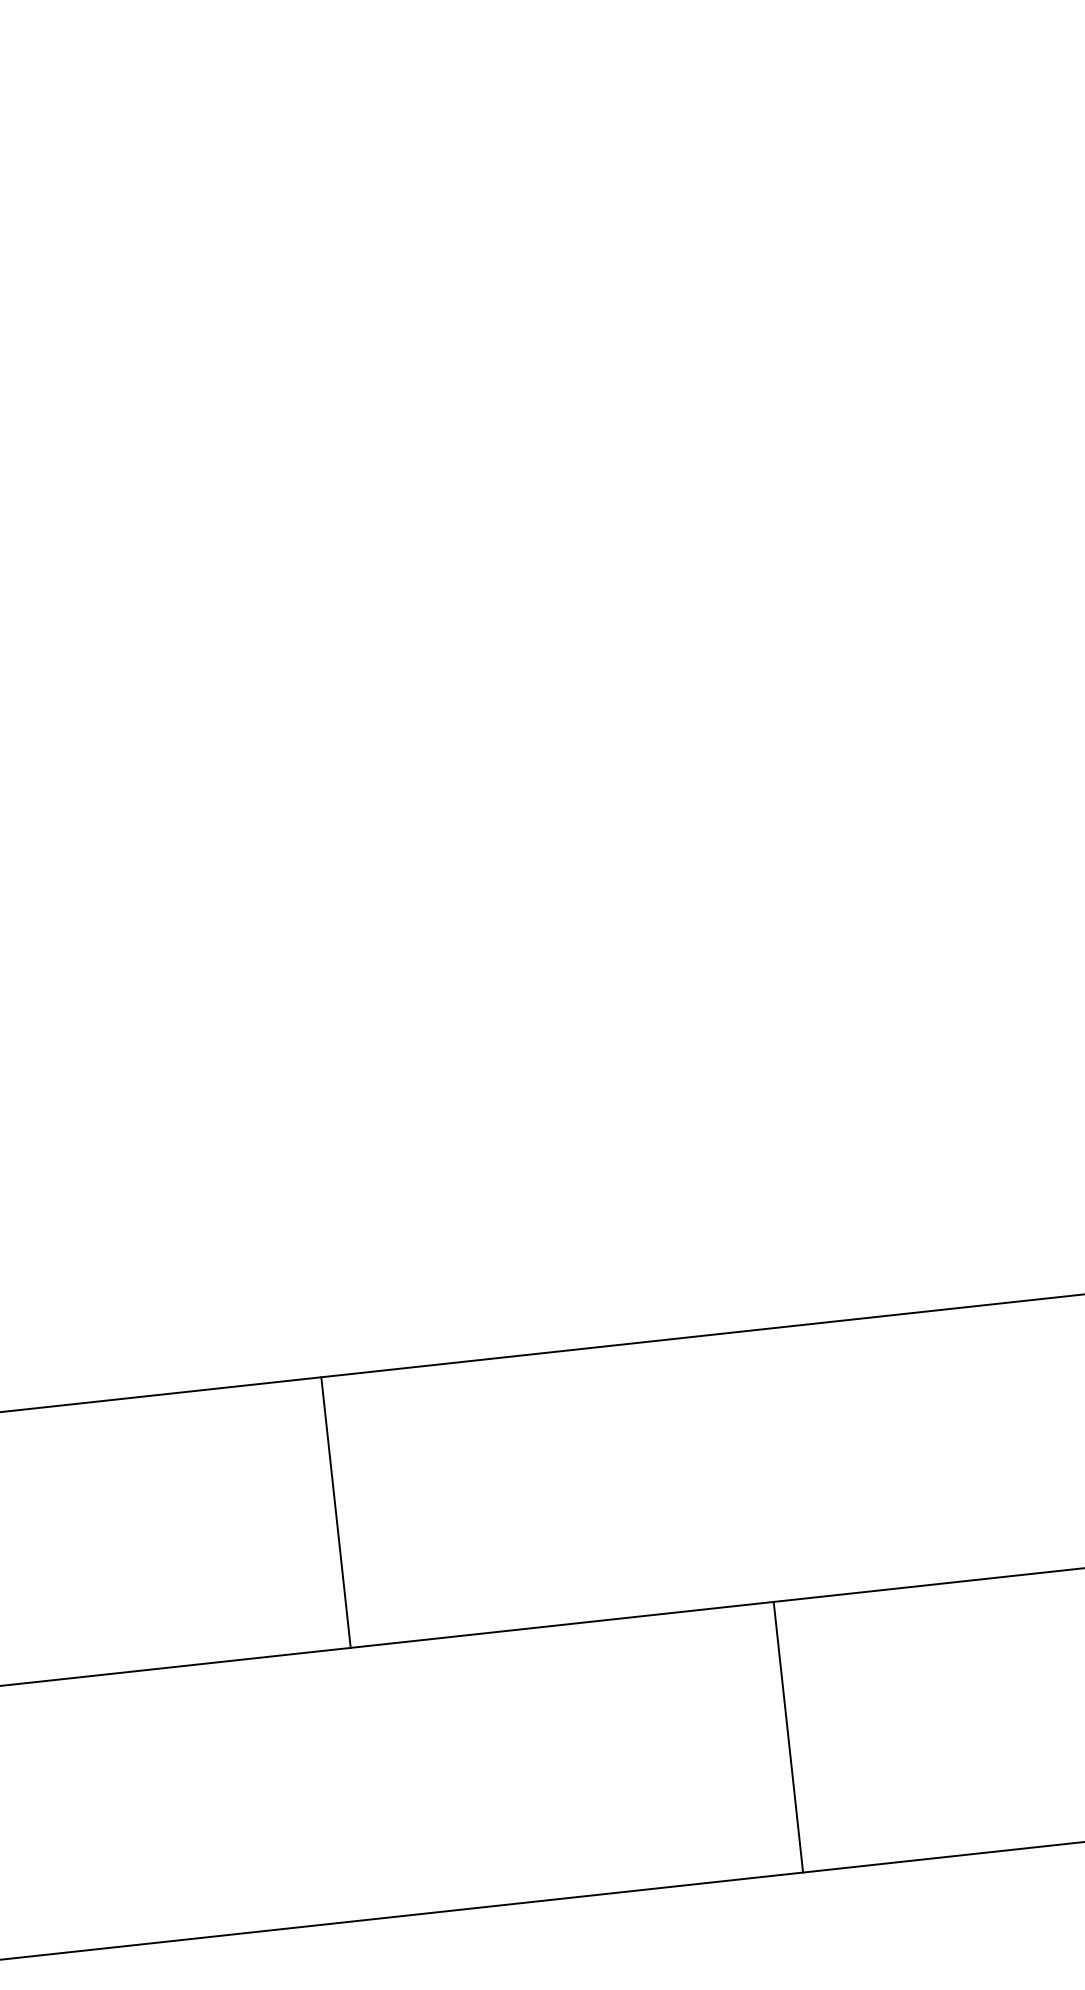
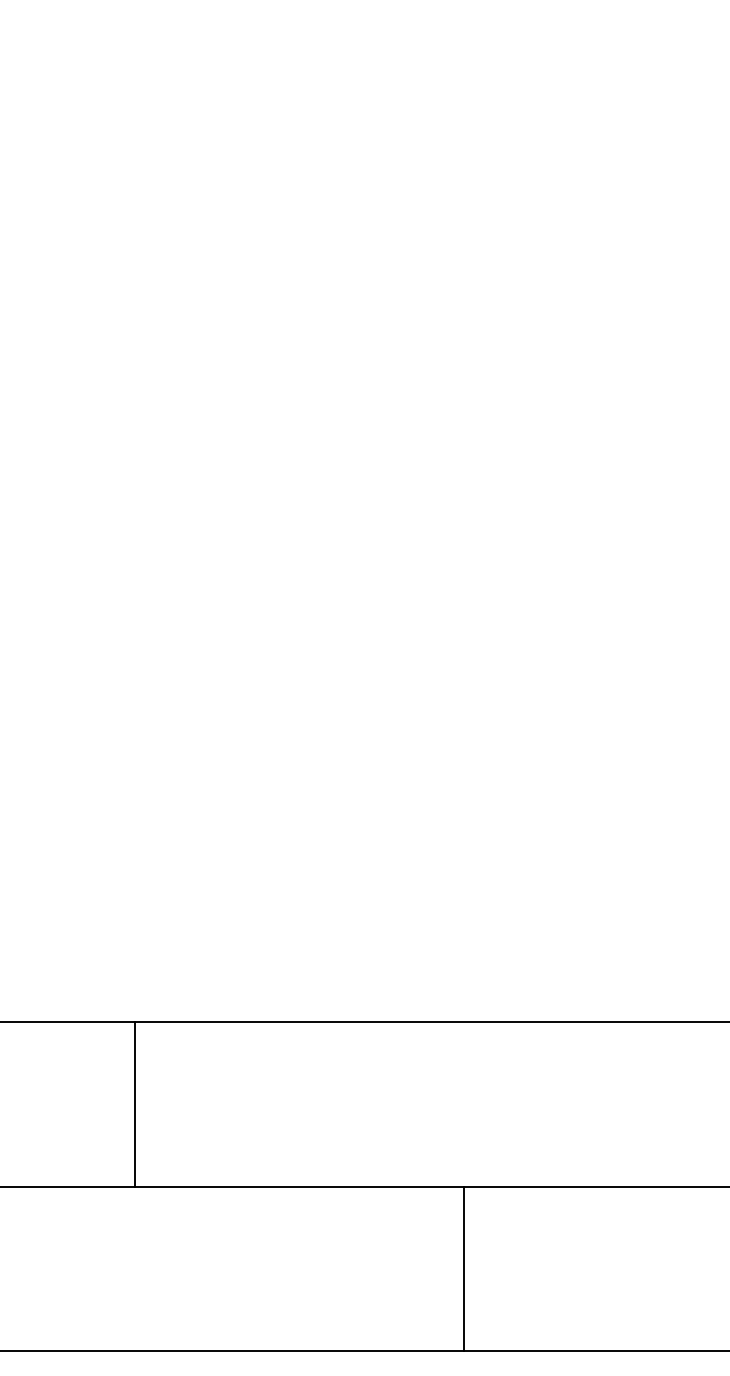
line: (335, 1511) -> (134, 1103), moved
line: (788, 1736) -> (464, 1268), moved

